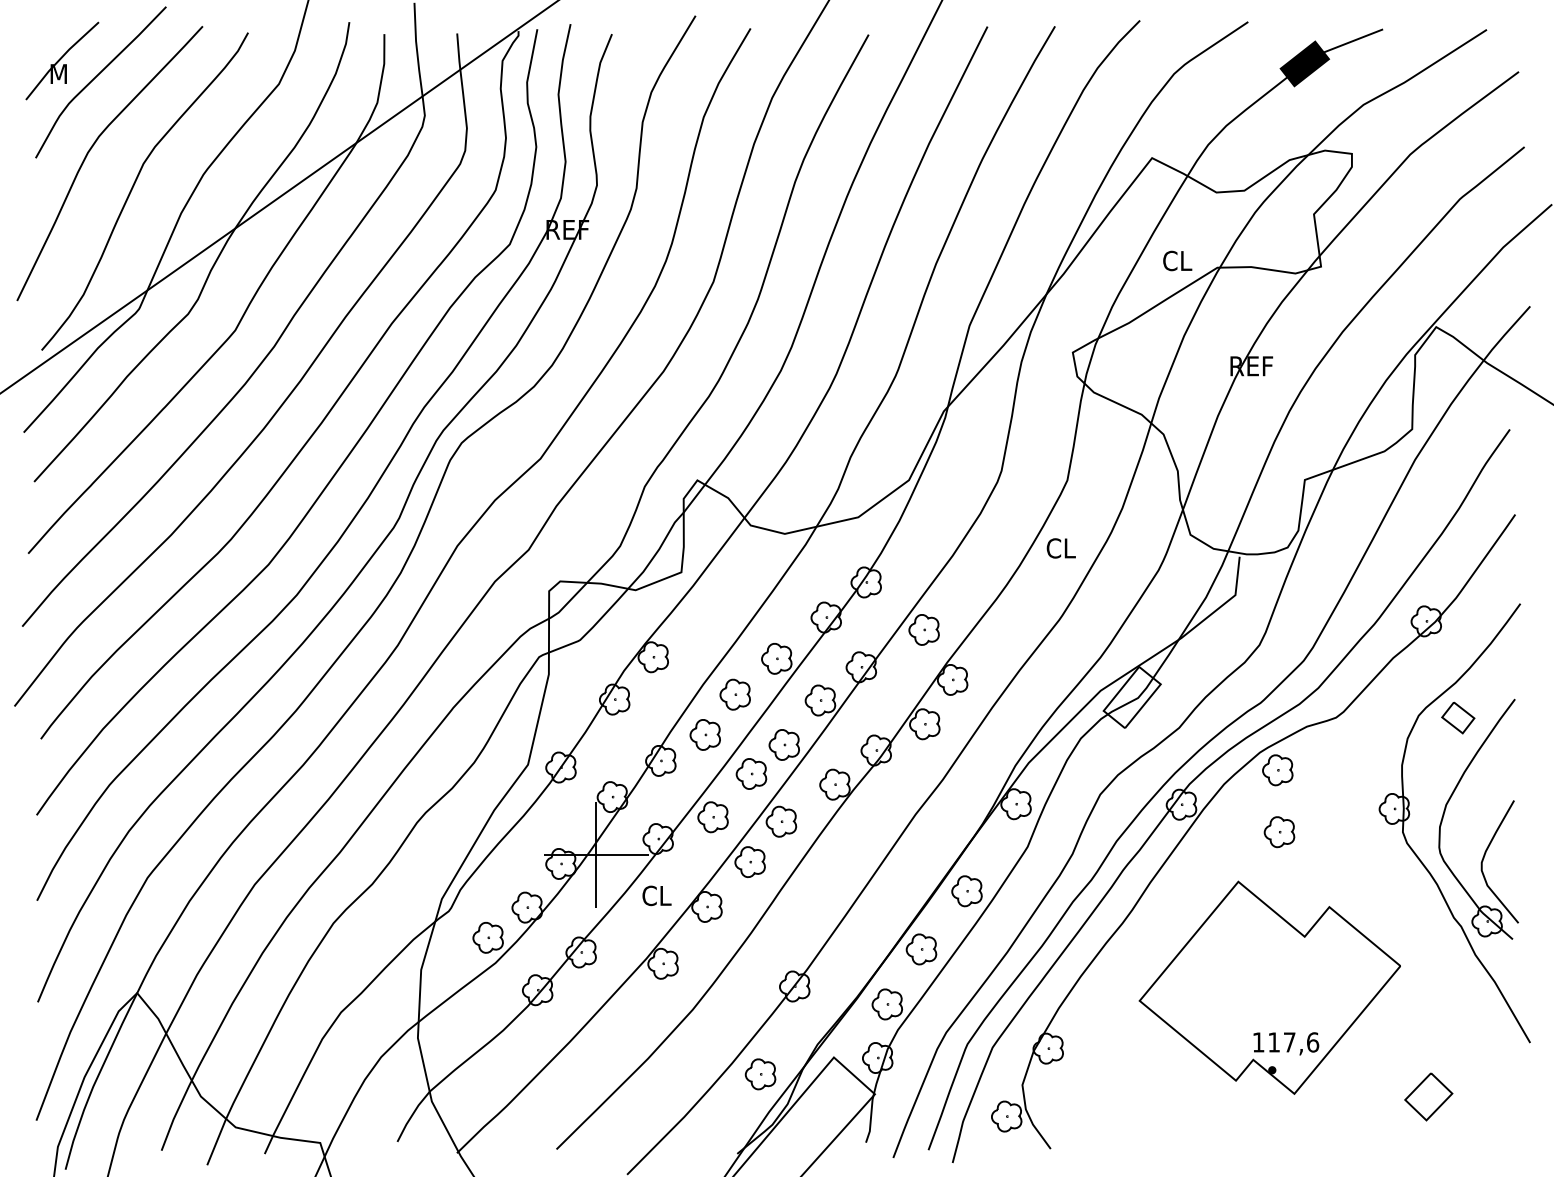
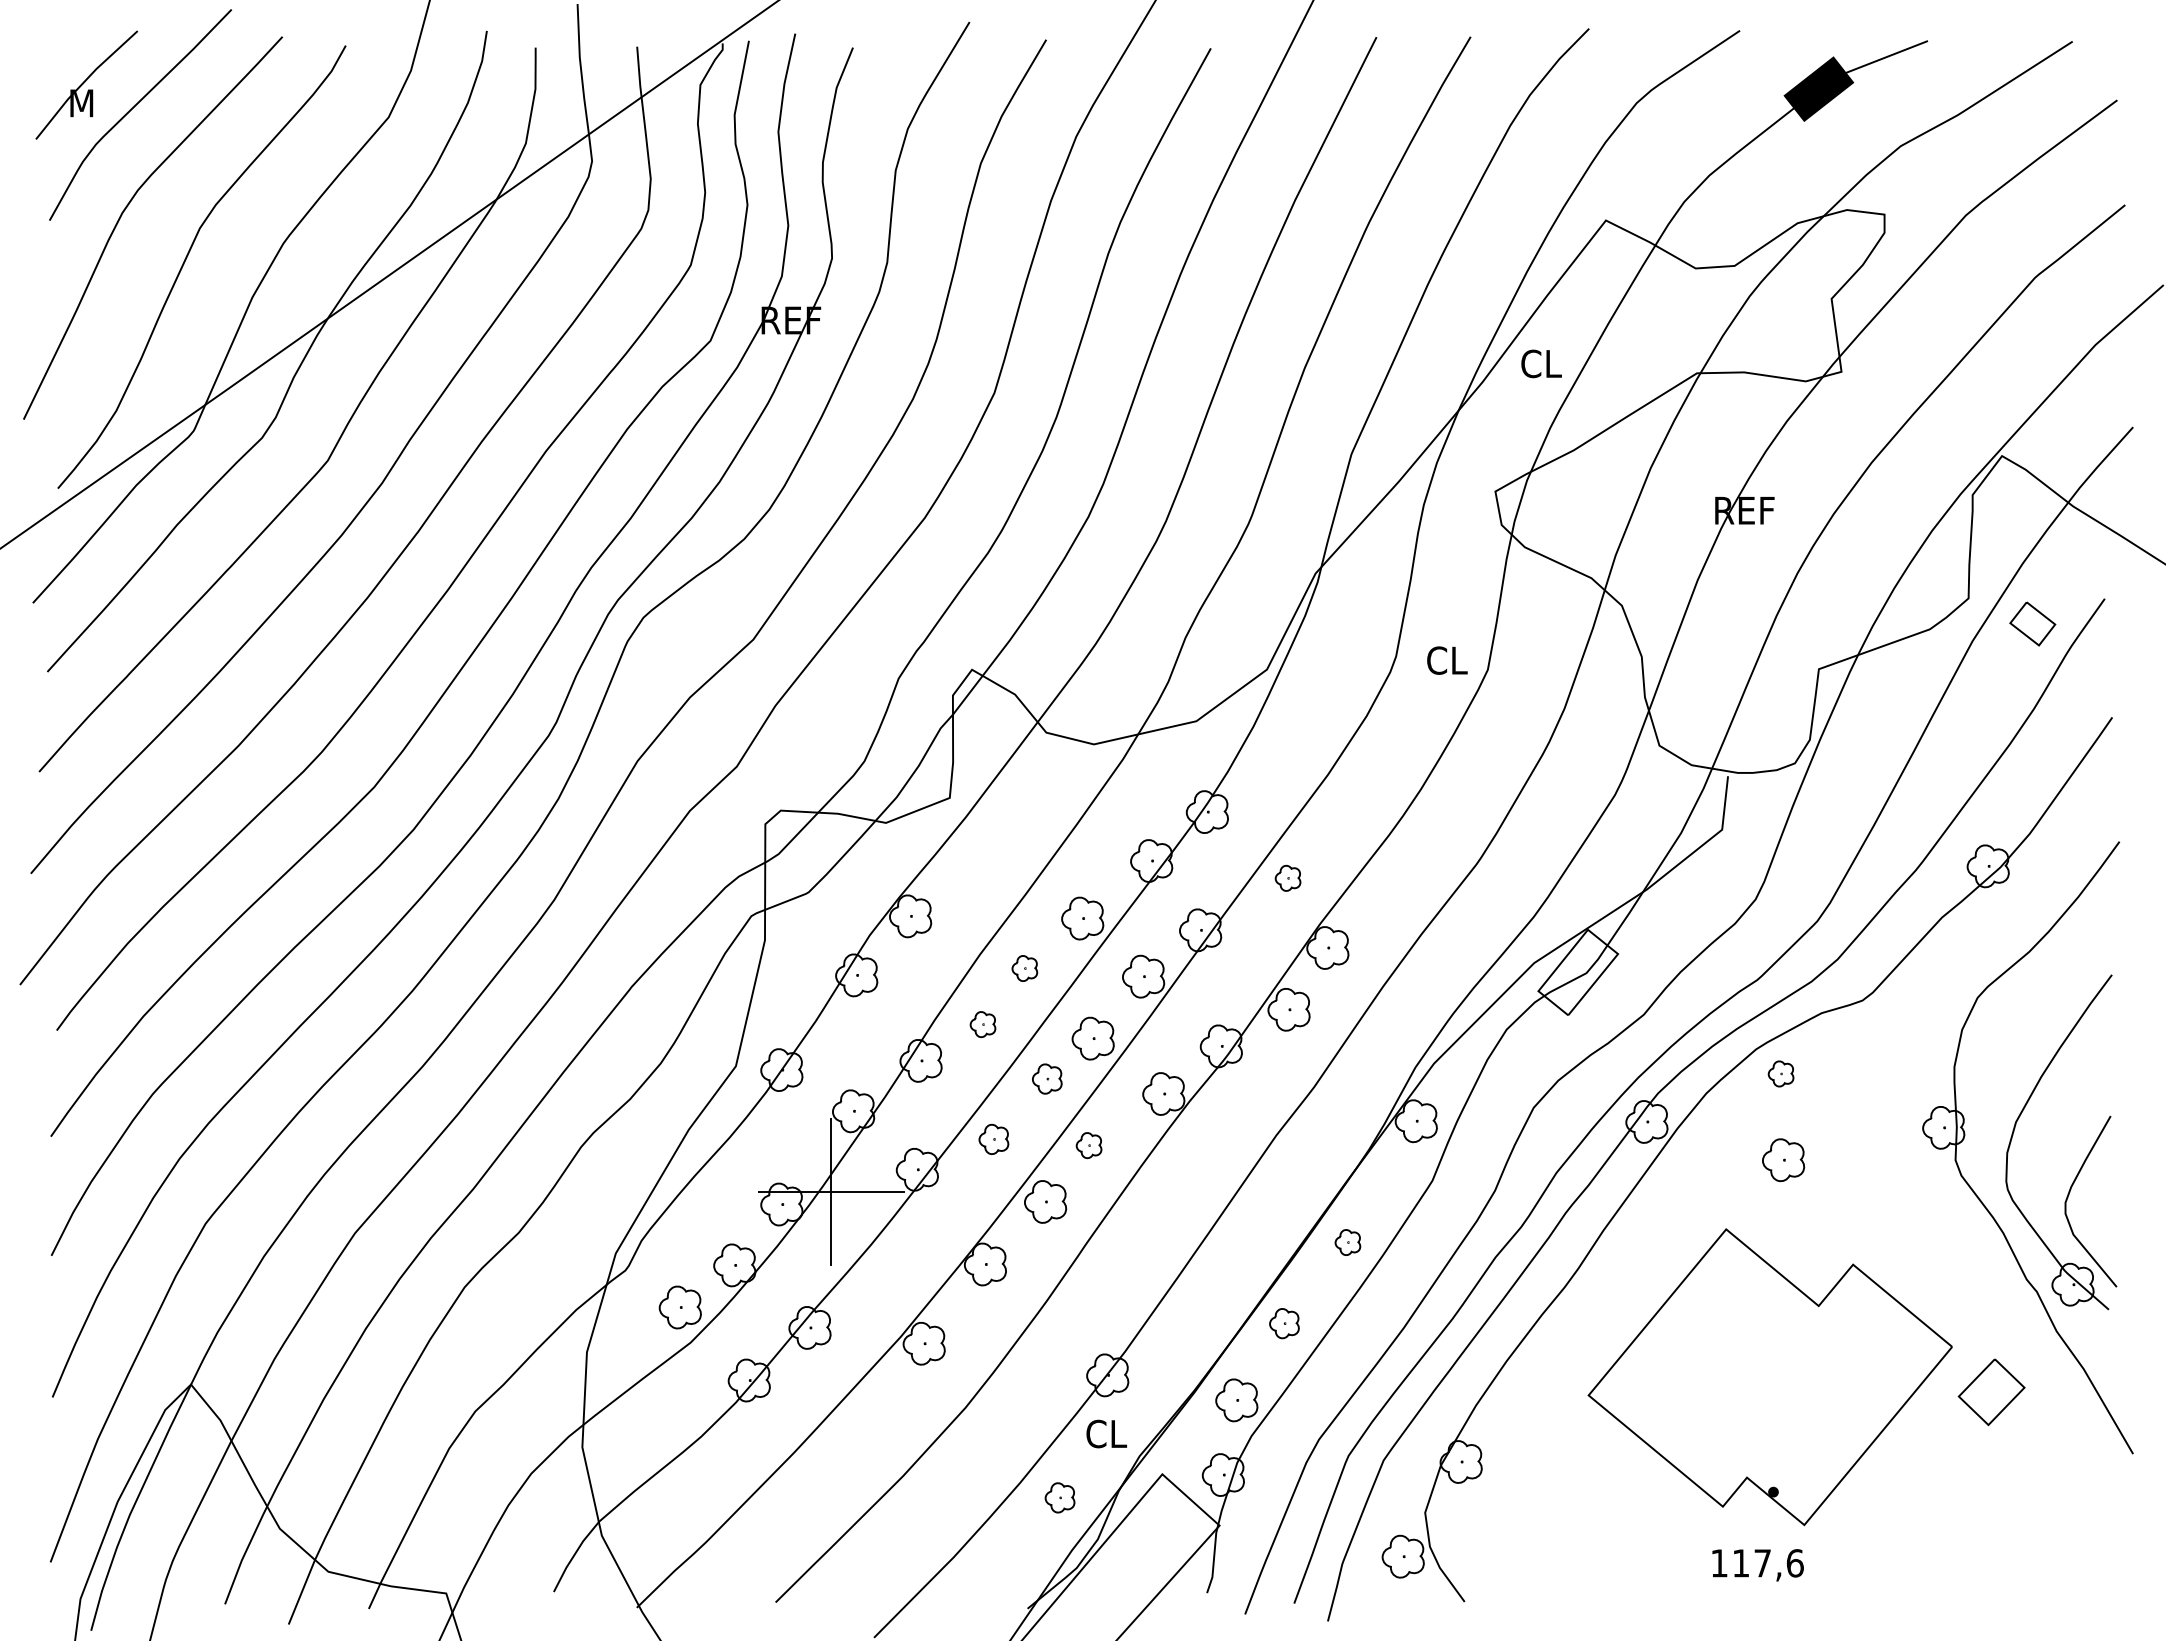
text: (1177, 260) -> (1541, 363), moved
text: (1061, 548) -> (1447, 660), moved
part: (923, 630) -> (1287, 878), size x0.6
part: (735, 694) -> (1024, 968), size x0.6
part: (1458, 717) -> (2032, 623), moved
part: (704, 734) -> (982, 1024), size x0.6
part: (1277, 769) -> (1780, 1073), size x0.6
part: (750, 773) -> (1046, 1078), size x0.7
part: (712, 817) -> (993, 1139), size x0.7
part: (780, 821) -> (1088, 1145), size x0.6
part: (966, 891) -> (1347, 1242), size x0.6
text: (656, 895) -> (1106, 1433), moved
part: (921, 949) -> (1284, 1323), size x0.7
text: (1285, 1043) -> (1757, 1565), moved
part: (760, 1074) -> (1059, 1497), size x0.7
part: (1428, 1097) -> (1991, 1392), moved

